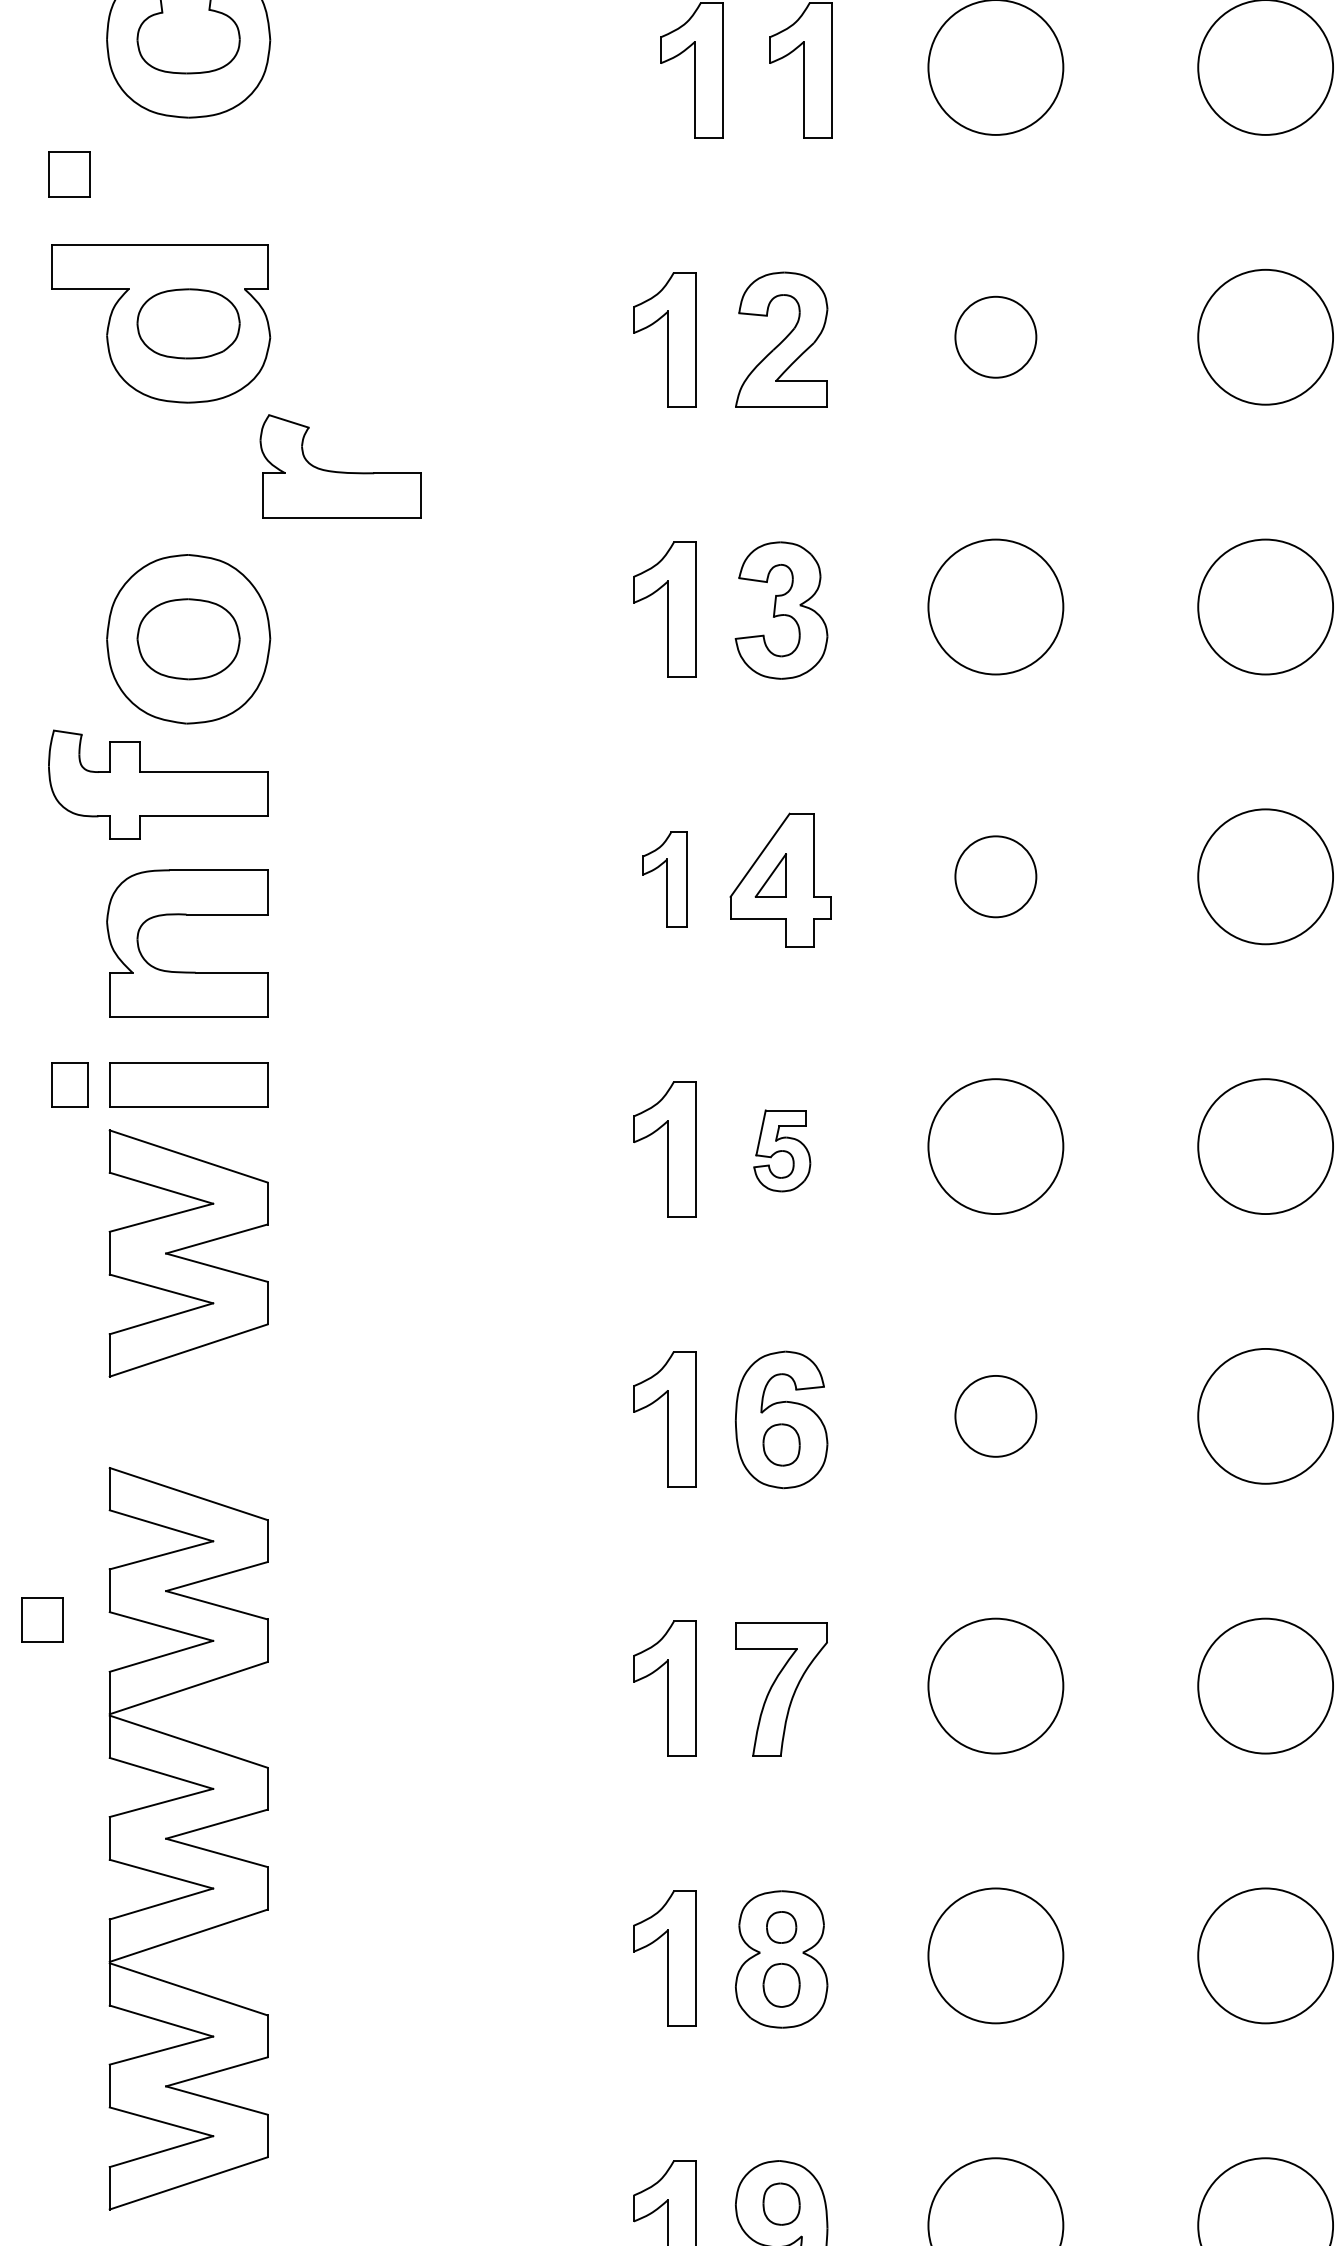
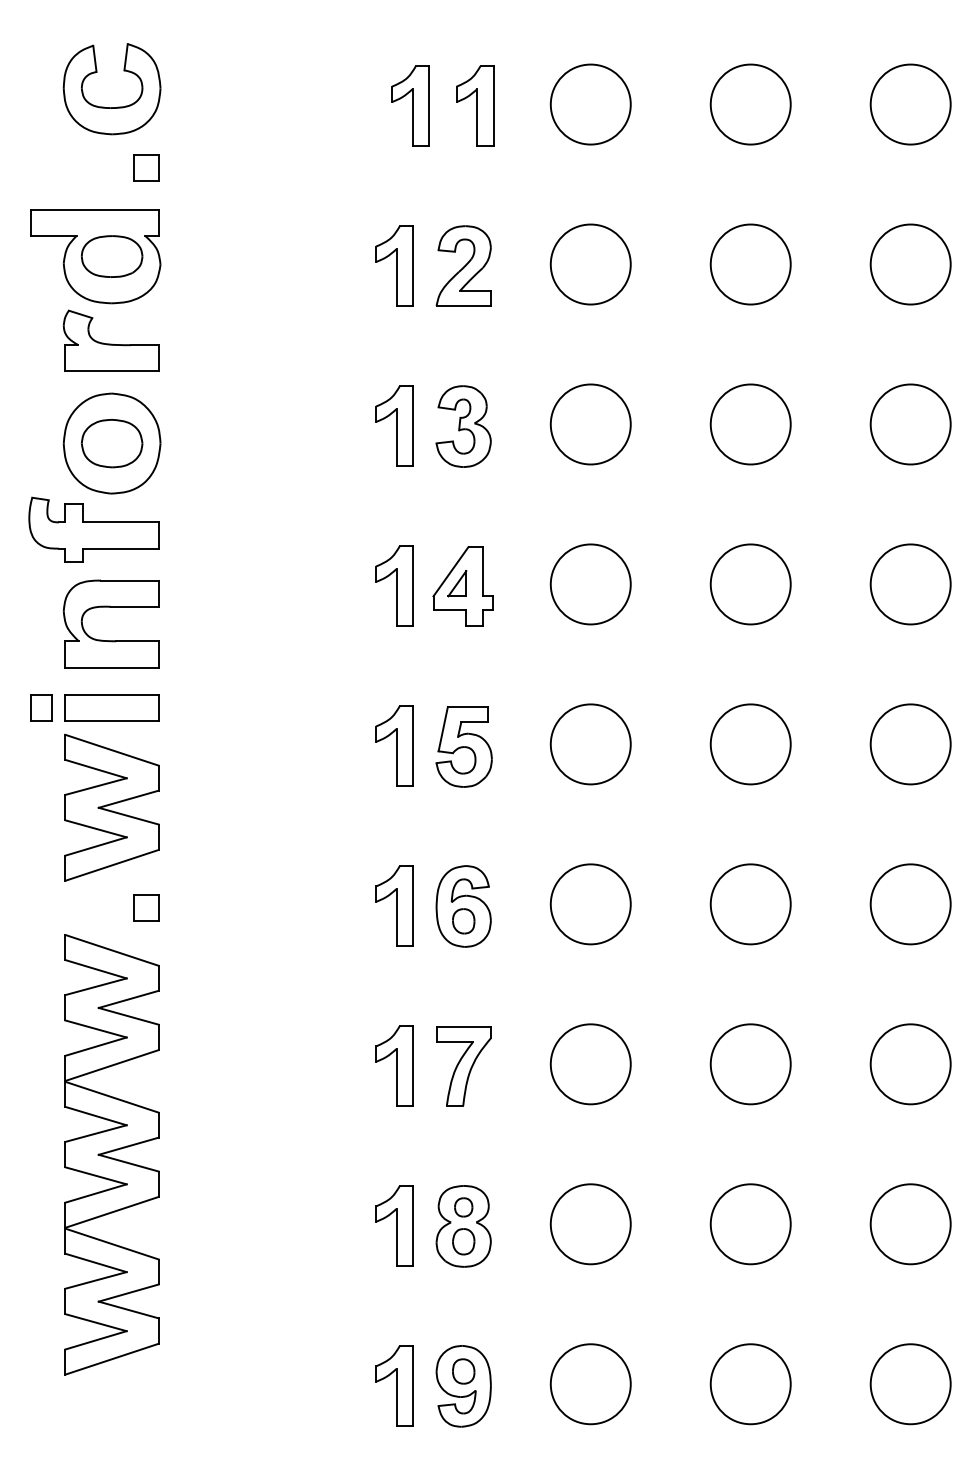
part: (69, 173) -> (146, 167), moved
circle: (995, 337) -> (590, 264), size x1.67
part: (339, 465) -> (110, 340), moved
circle: (995, 876) -> (590, 584), size x1.67
part: (664, 878) -> (394, 585), size x1.43
part: (781, 1150) -> (463, 746), size x1.67
circle: (995, 1416) -> (590, 904), size x1.67
part: (42, 1618) -> (146, 907), moved

